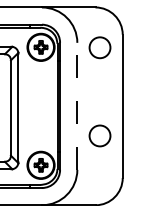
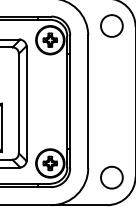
circle: (99, 47) -> (111, 25), moved
line: (77, 106) -> (88, 101), dashed -> solid
circle: (99, 135) -> (111, 177), moved

